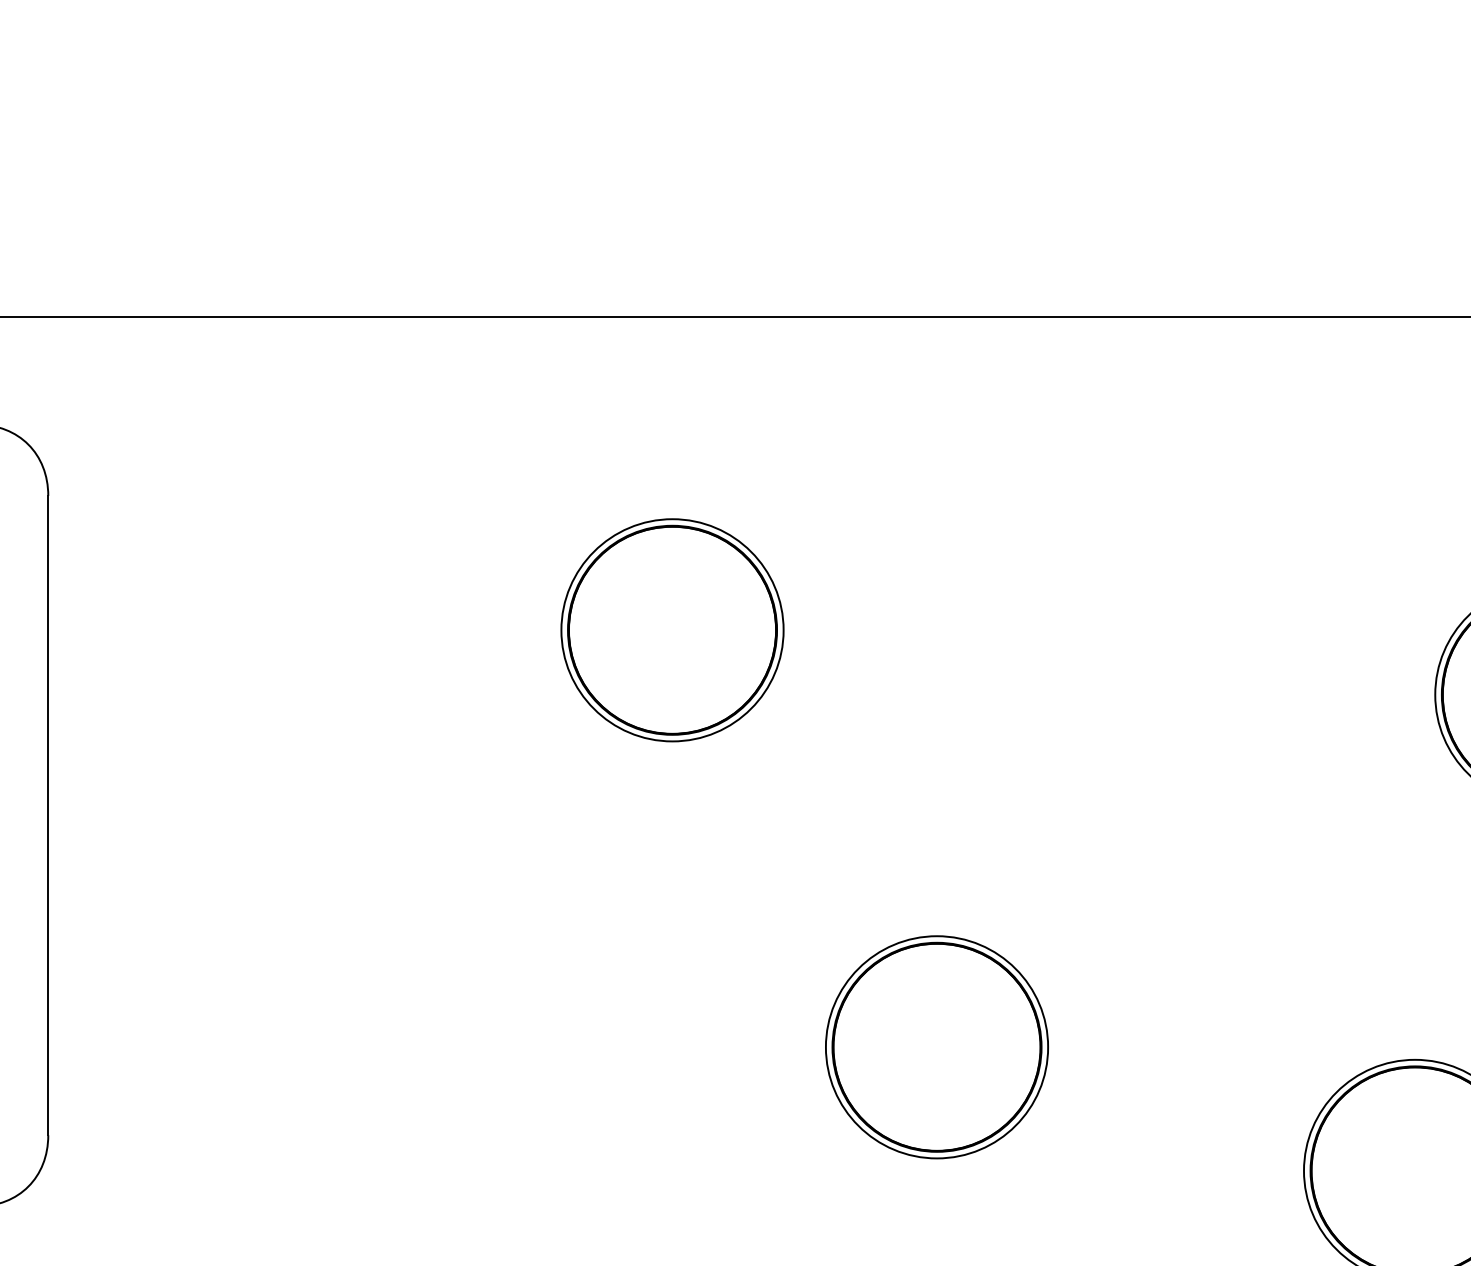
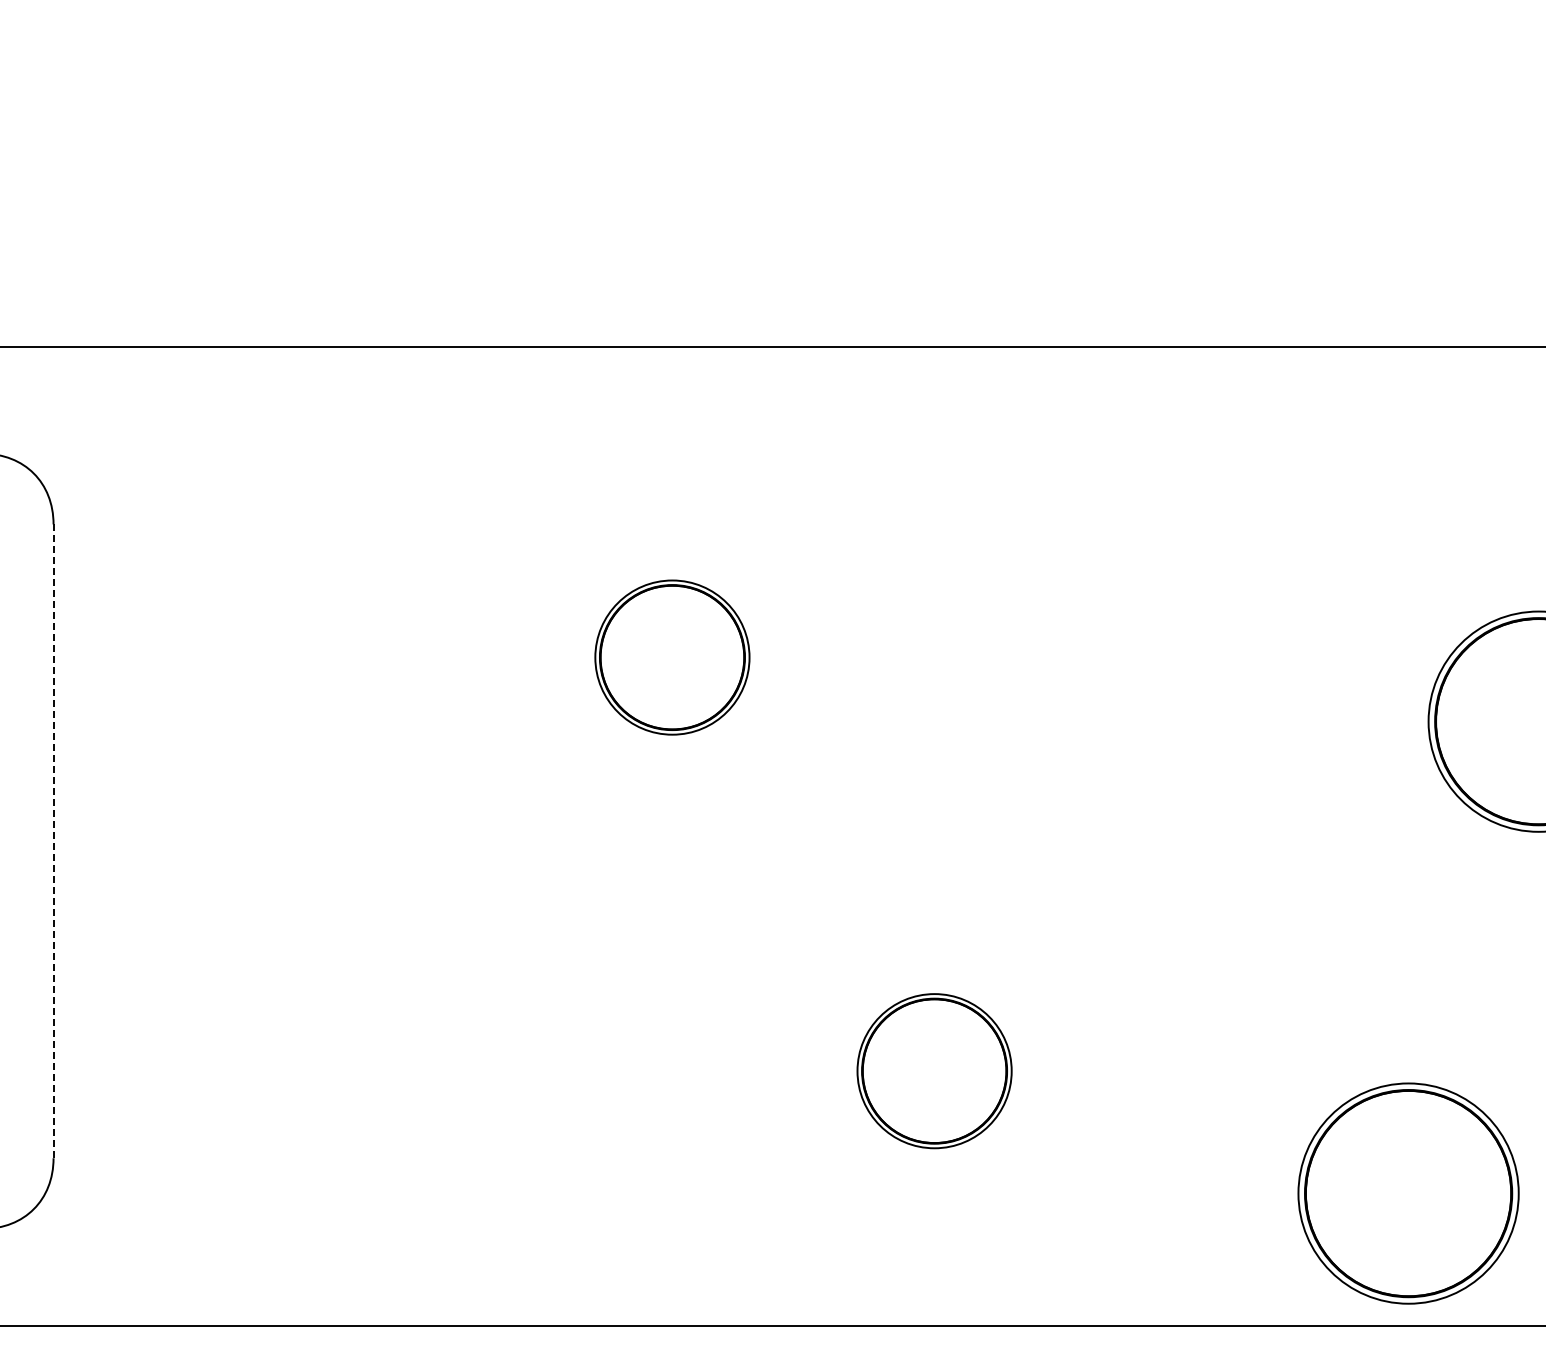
part: (672, 630) -> (672, 657), size x0.7
line: (48, 815) -> (53, 841), solid -> dashed
part: (936, 1047) -> (934, 1071), size x0.7

